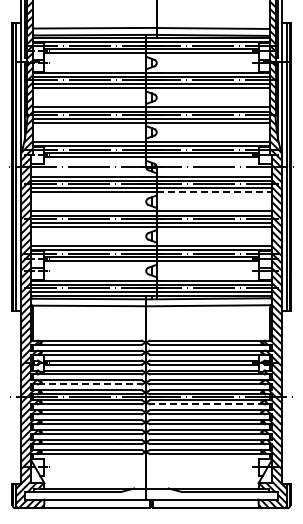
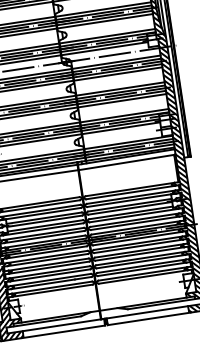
line: (215, 192) -> (118, 74), dashed -> solid
line: (90, 384) -> (44, 236), dashed -> solid
line: (207, 404) -> (137, 238), dashed -> solid

